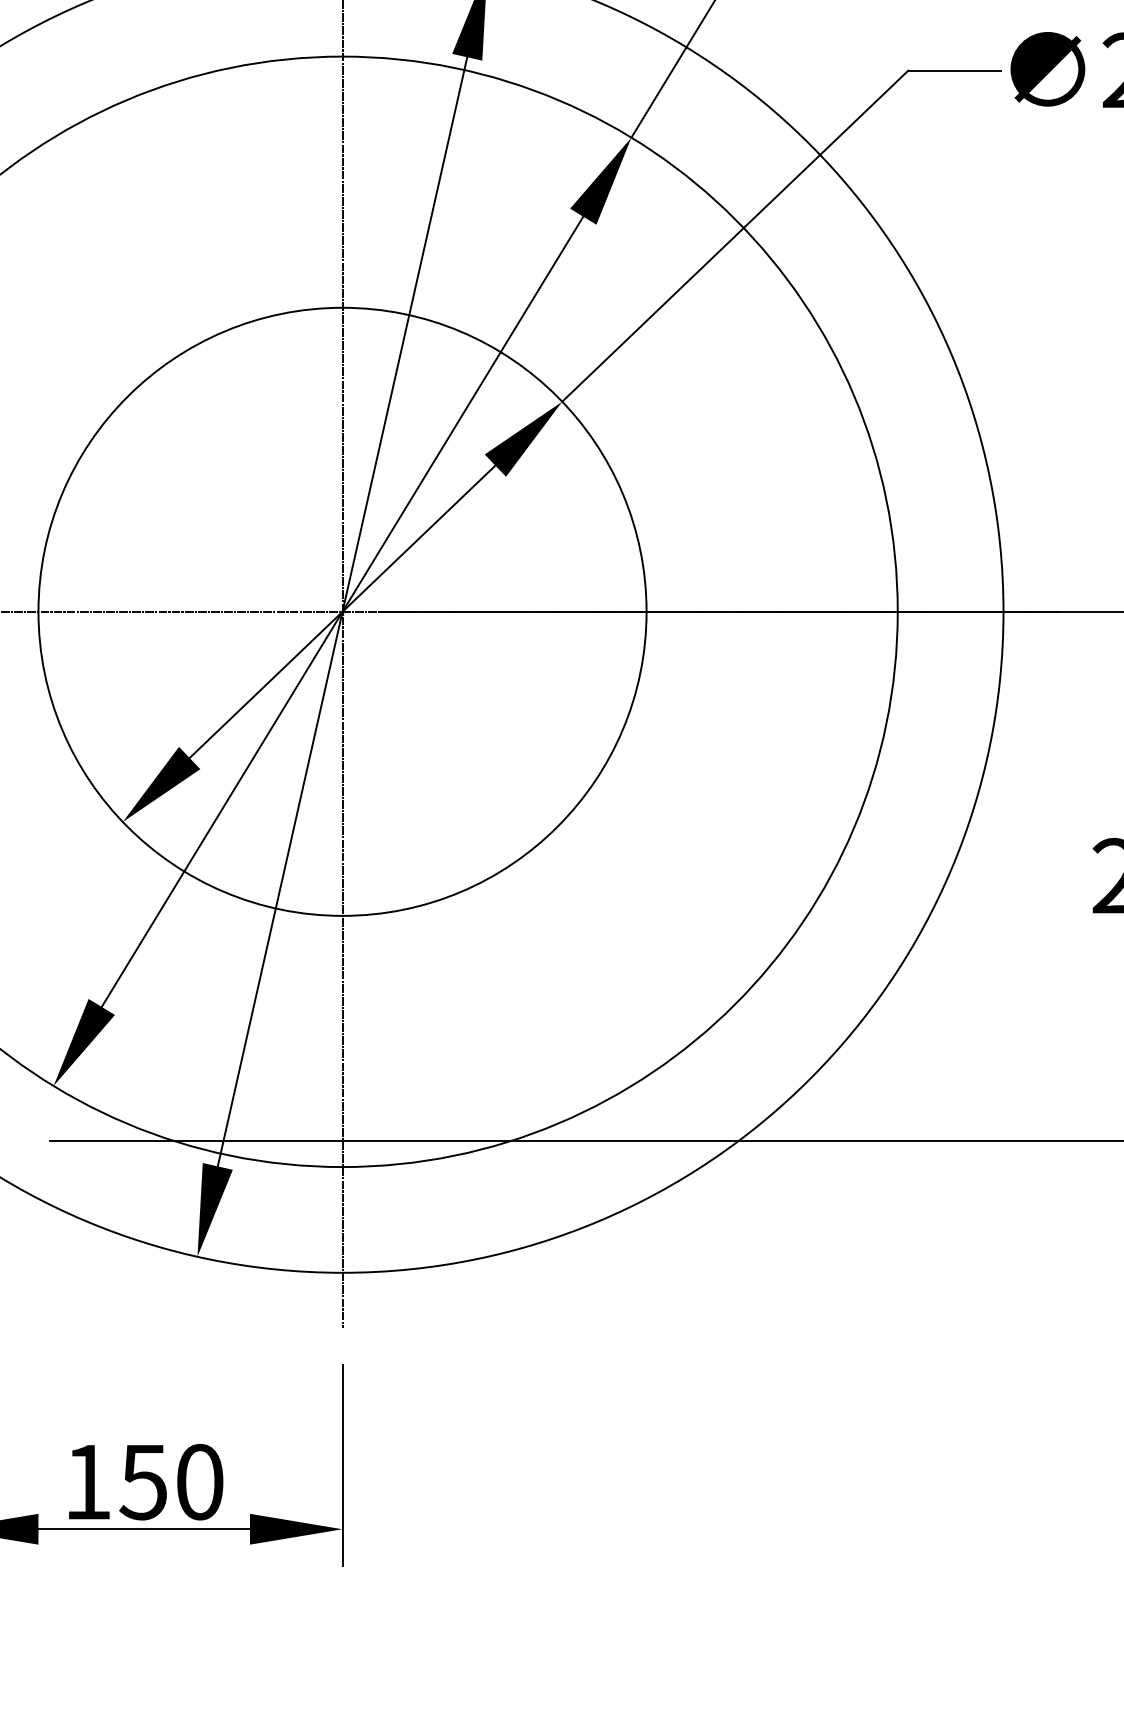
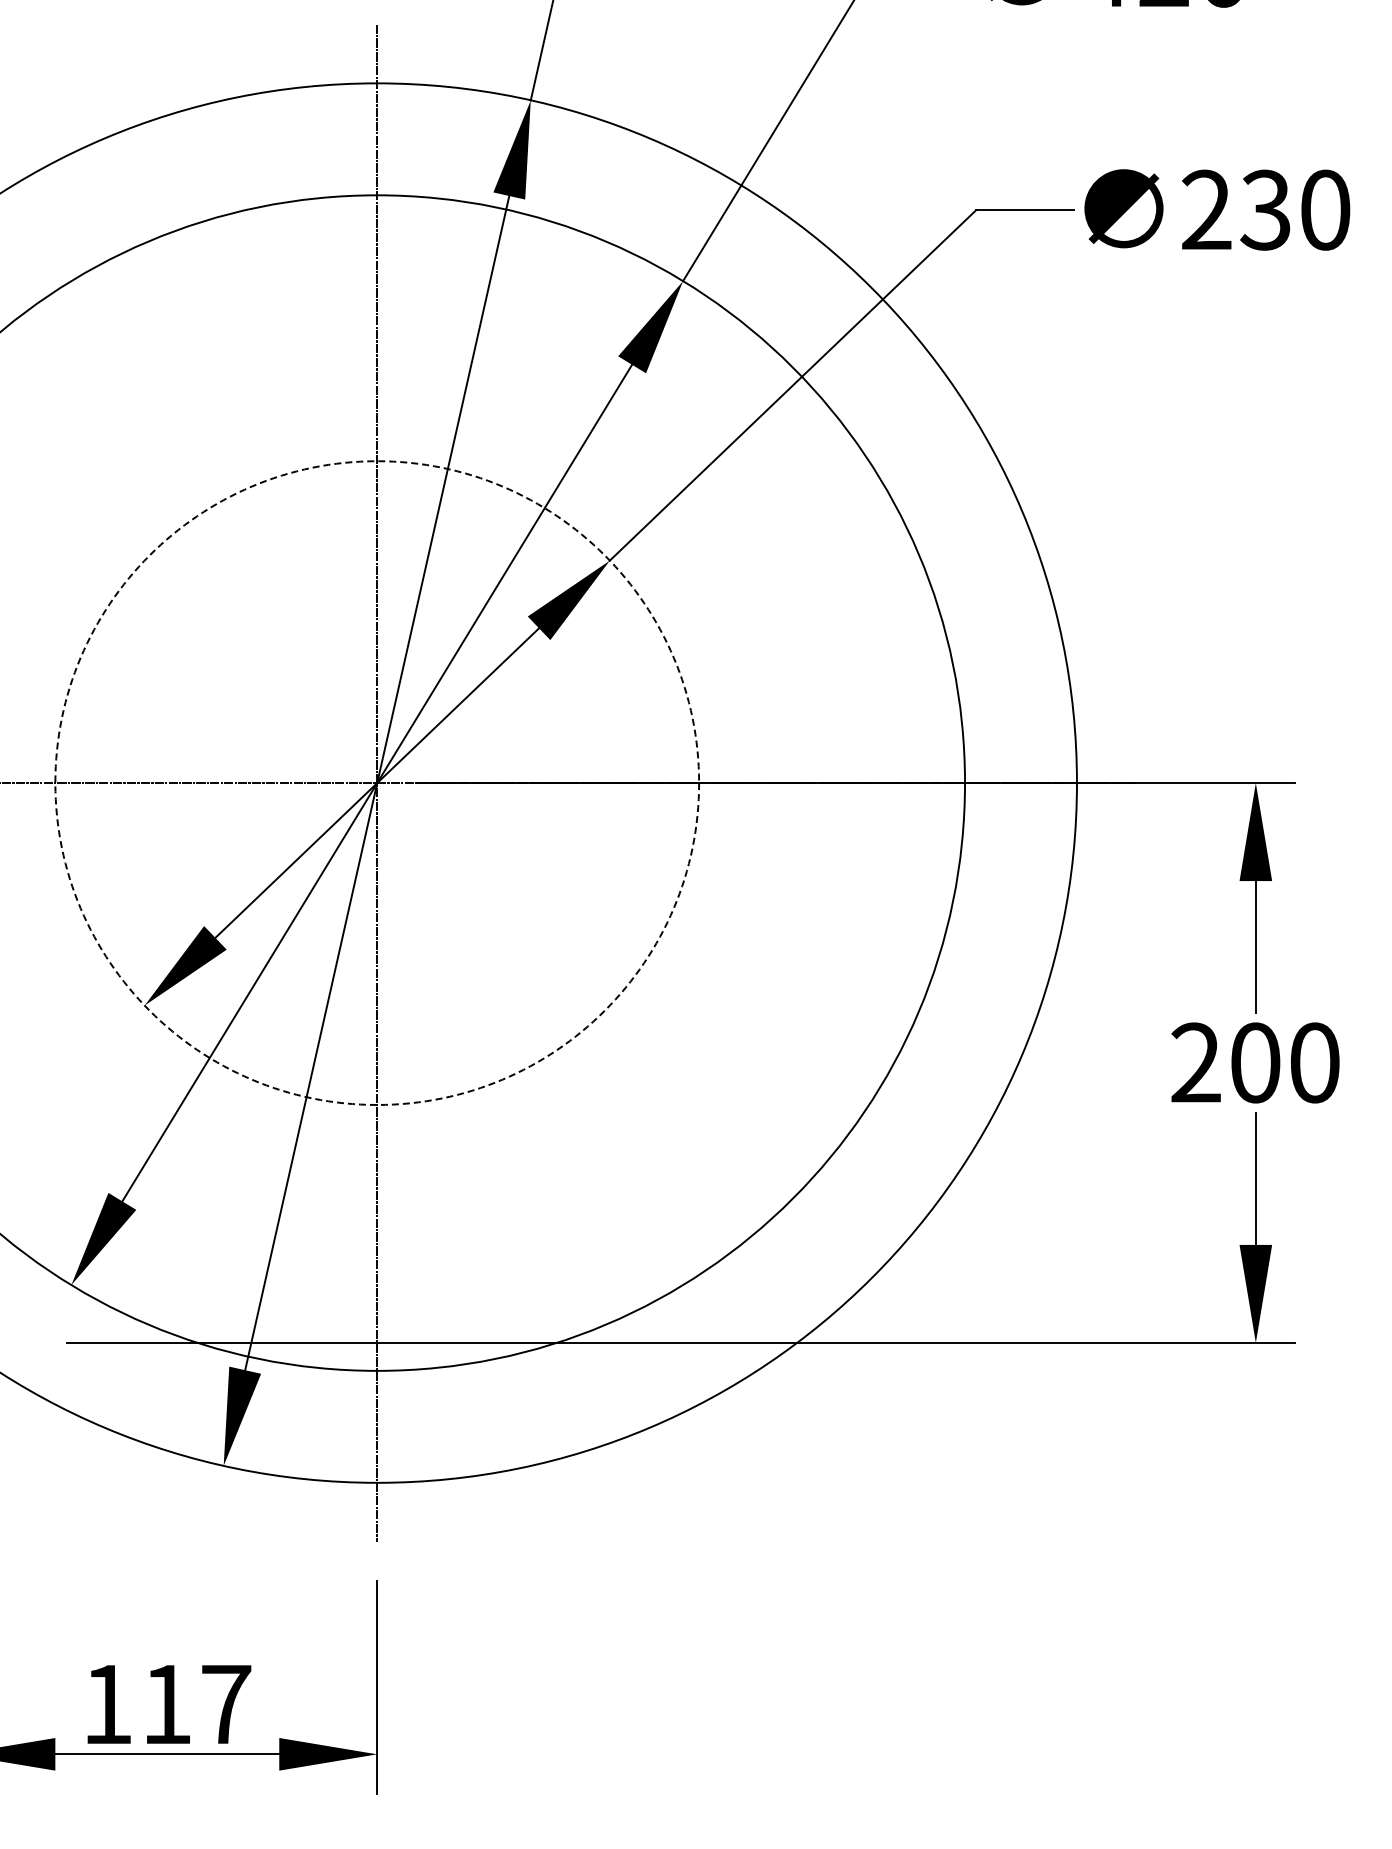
circle: (342, 611) -> (377, 782), solid -> dashed
text: (170, 1482) -> (195, 1704), 150 -> 117

